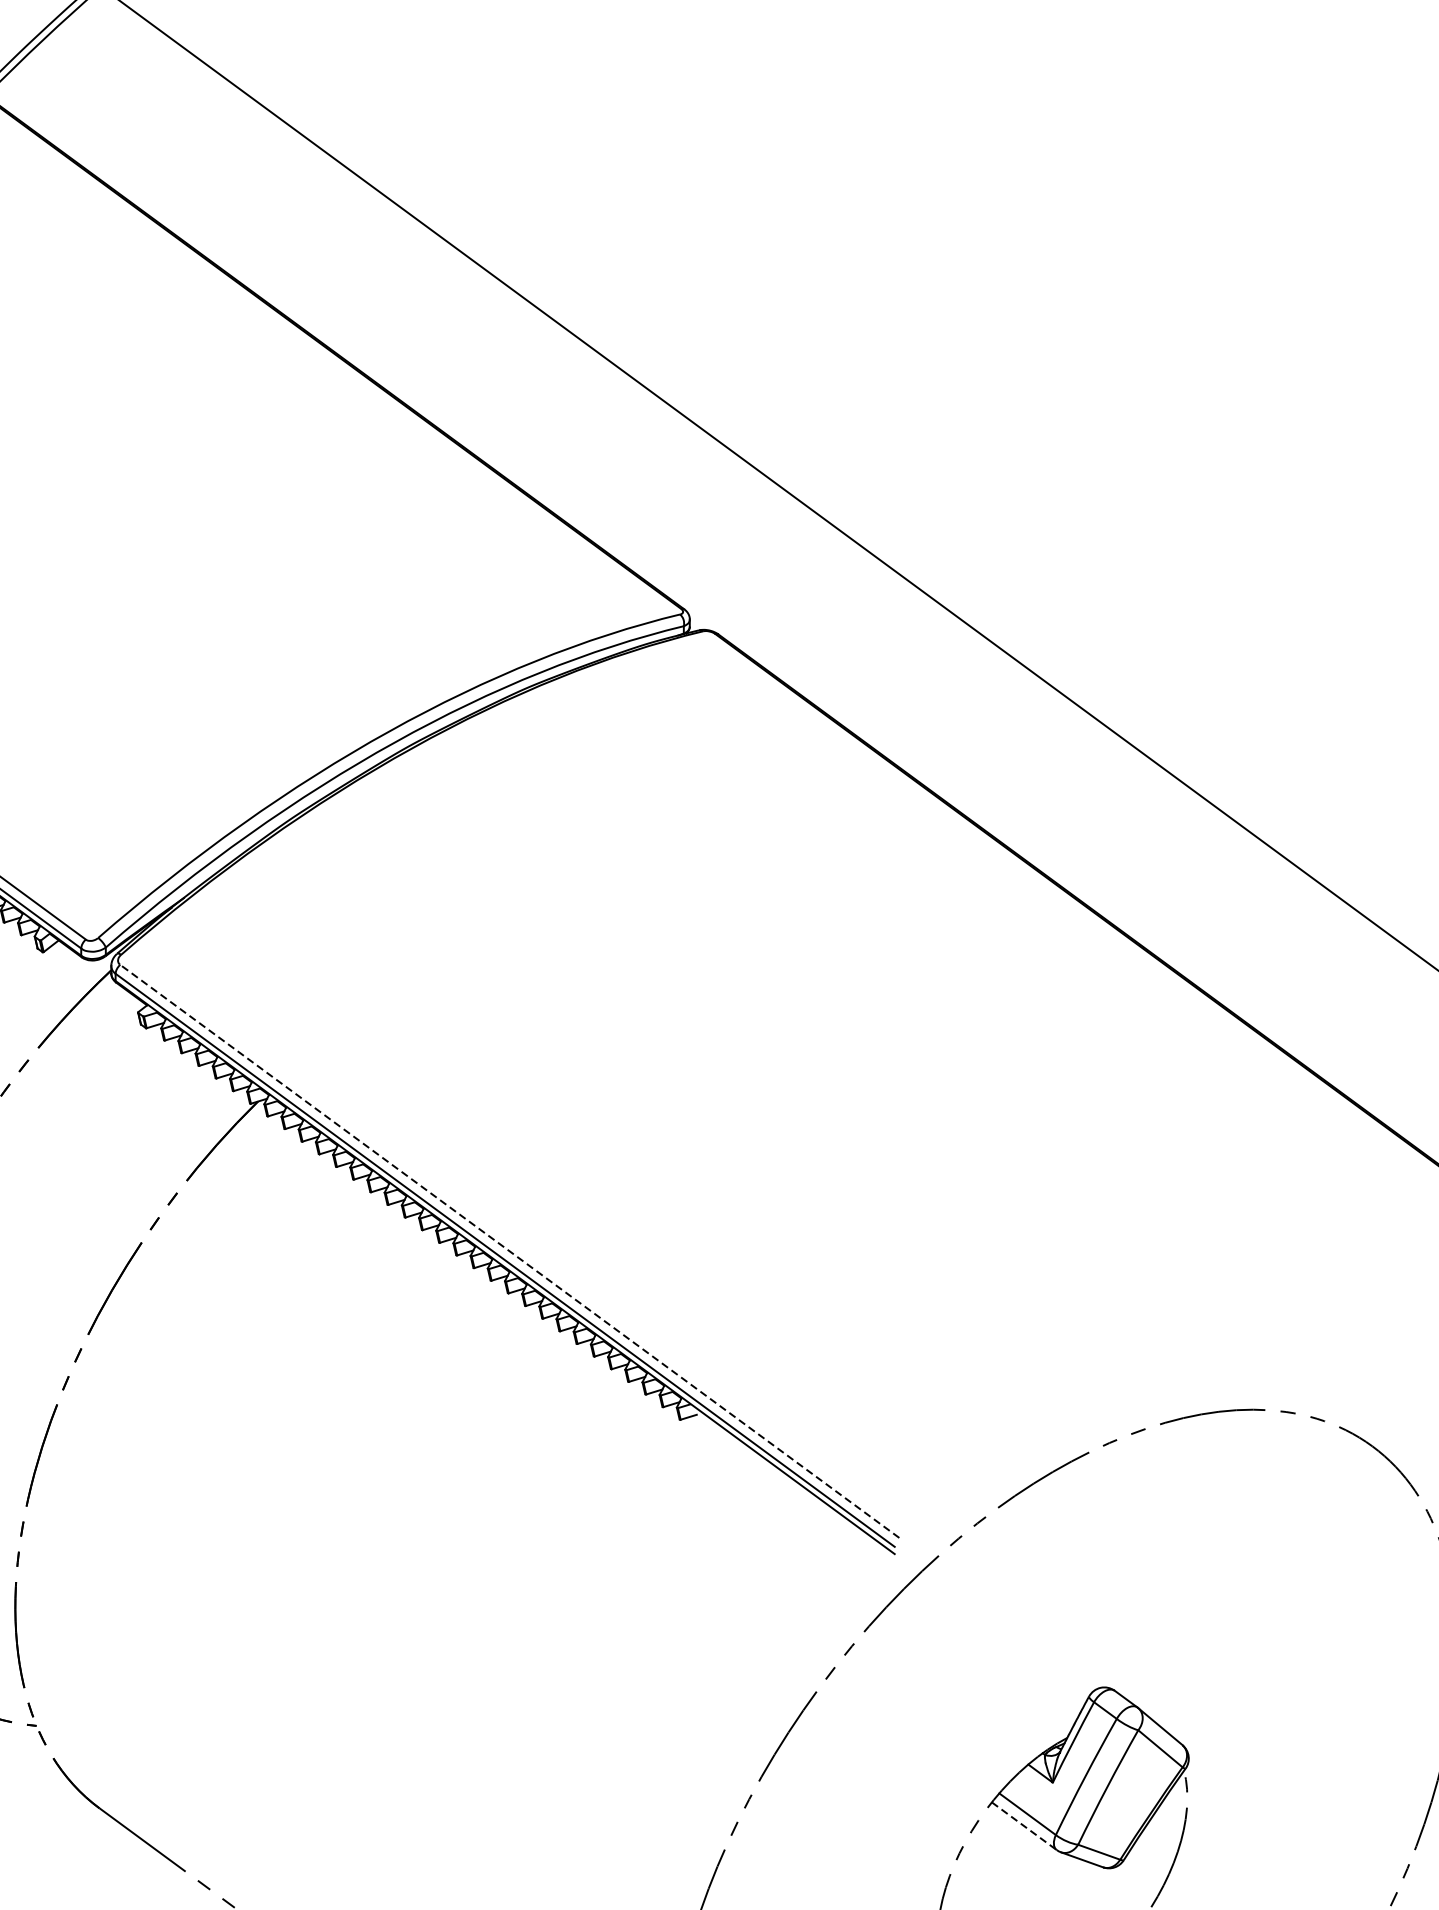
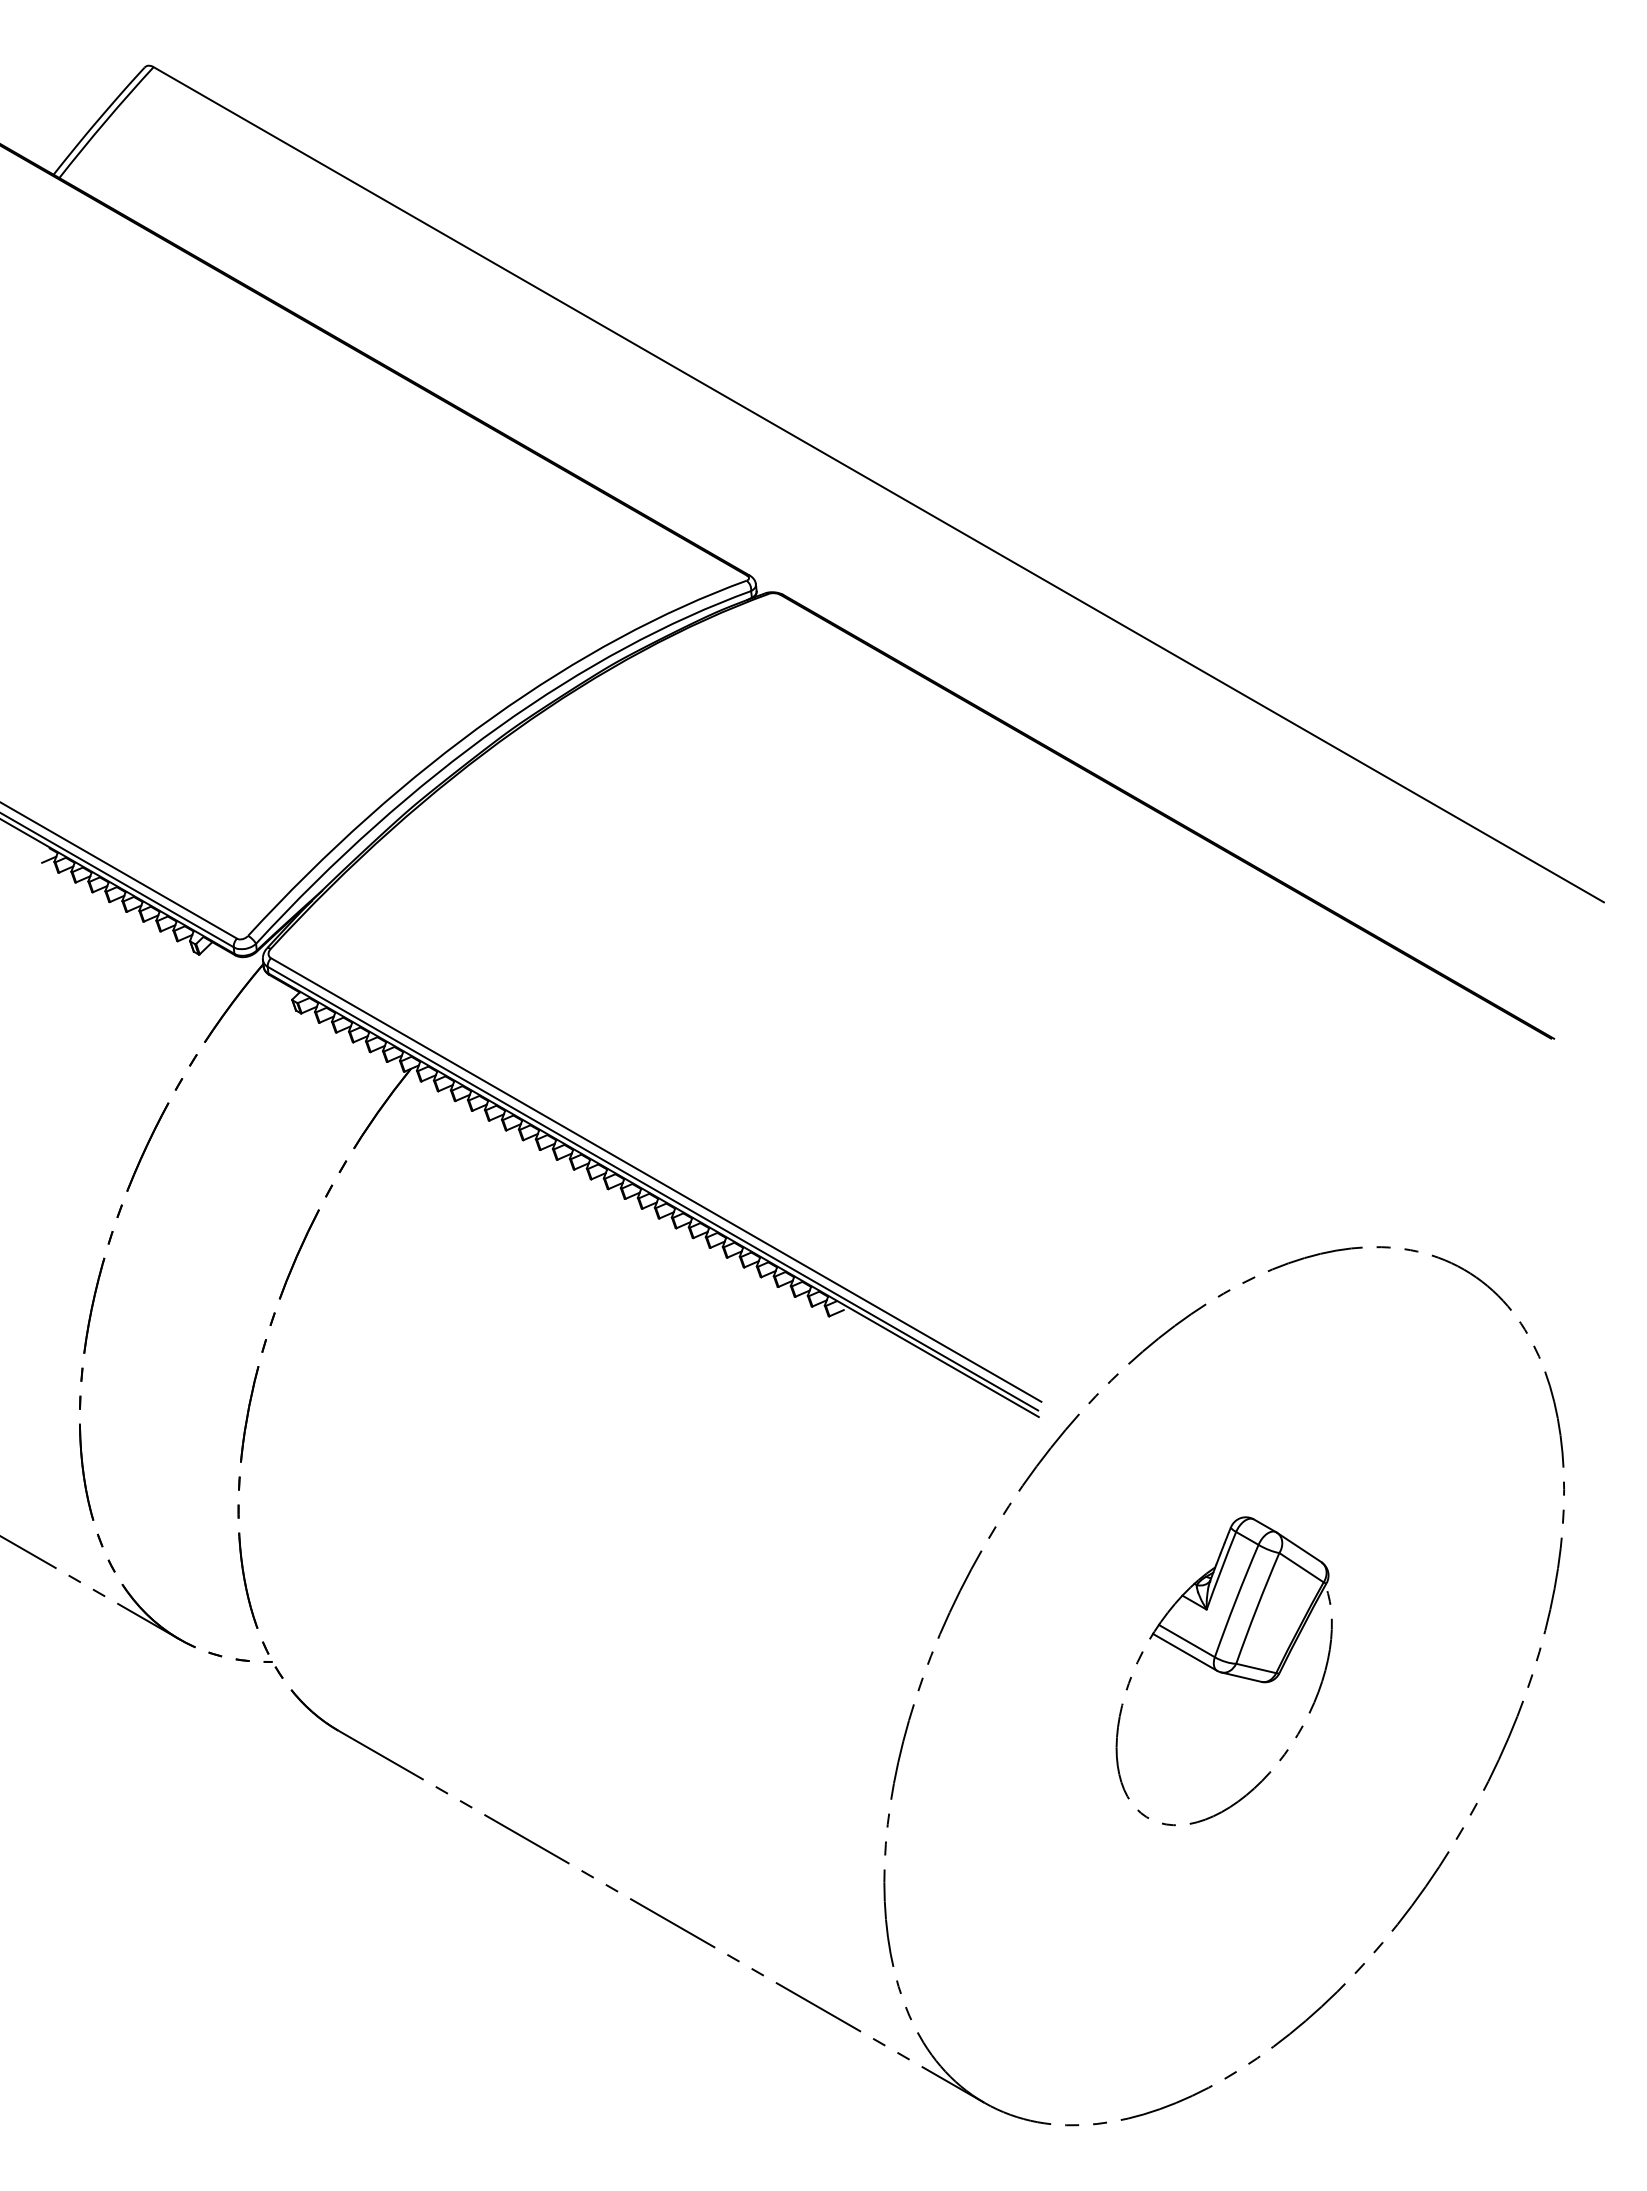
line: (510, 1251) -> (656, 1180), dashed -> solid
line: (1024, 1826) -> (1185, 1652), dashed -> solid

